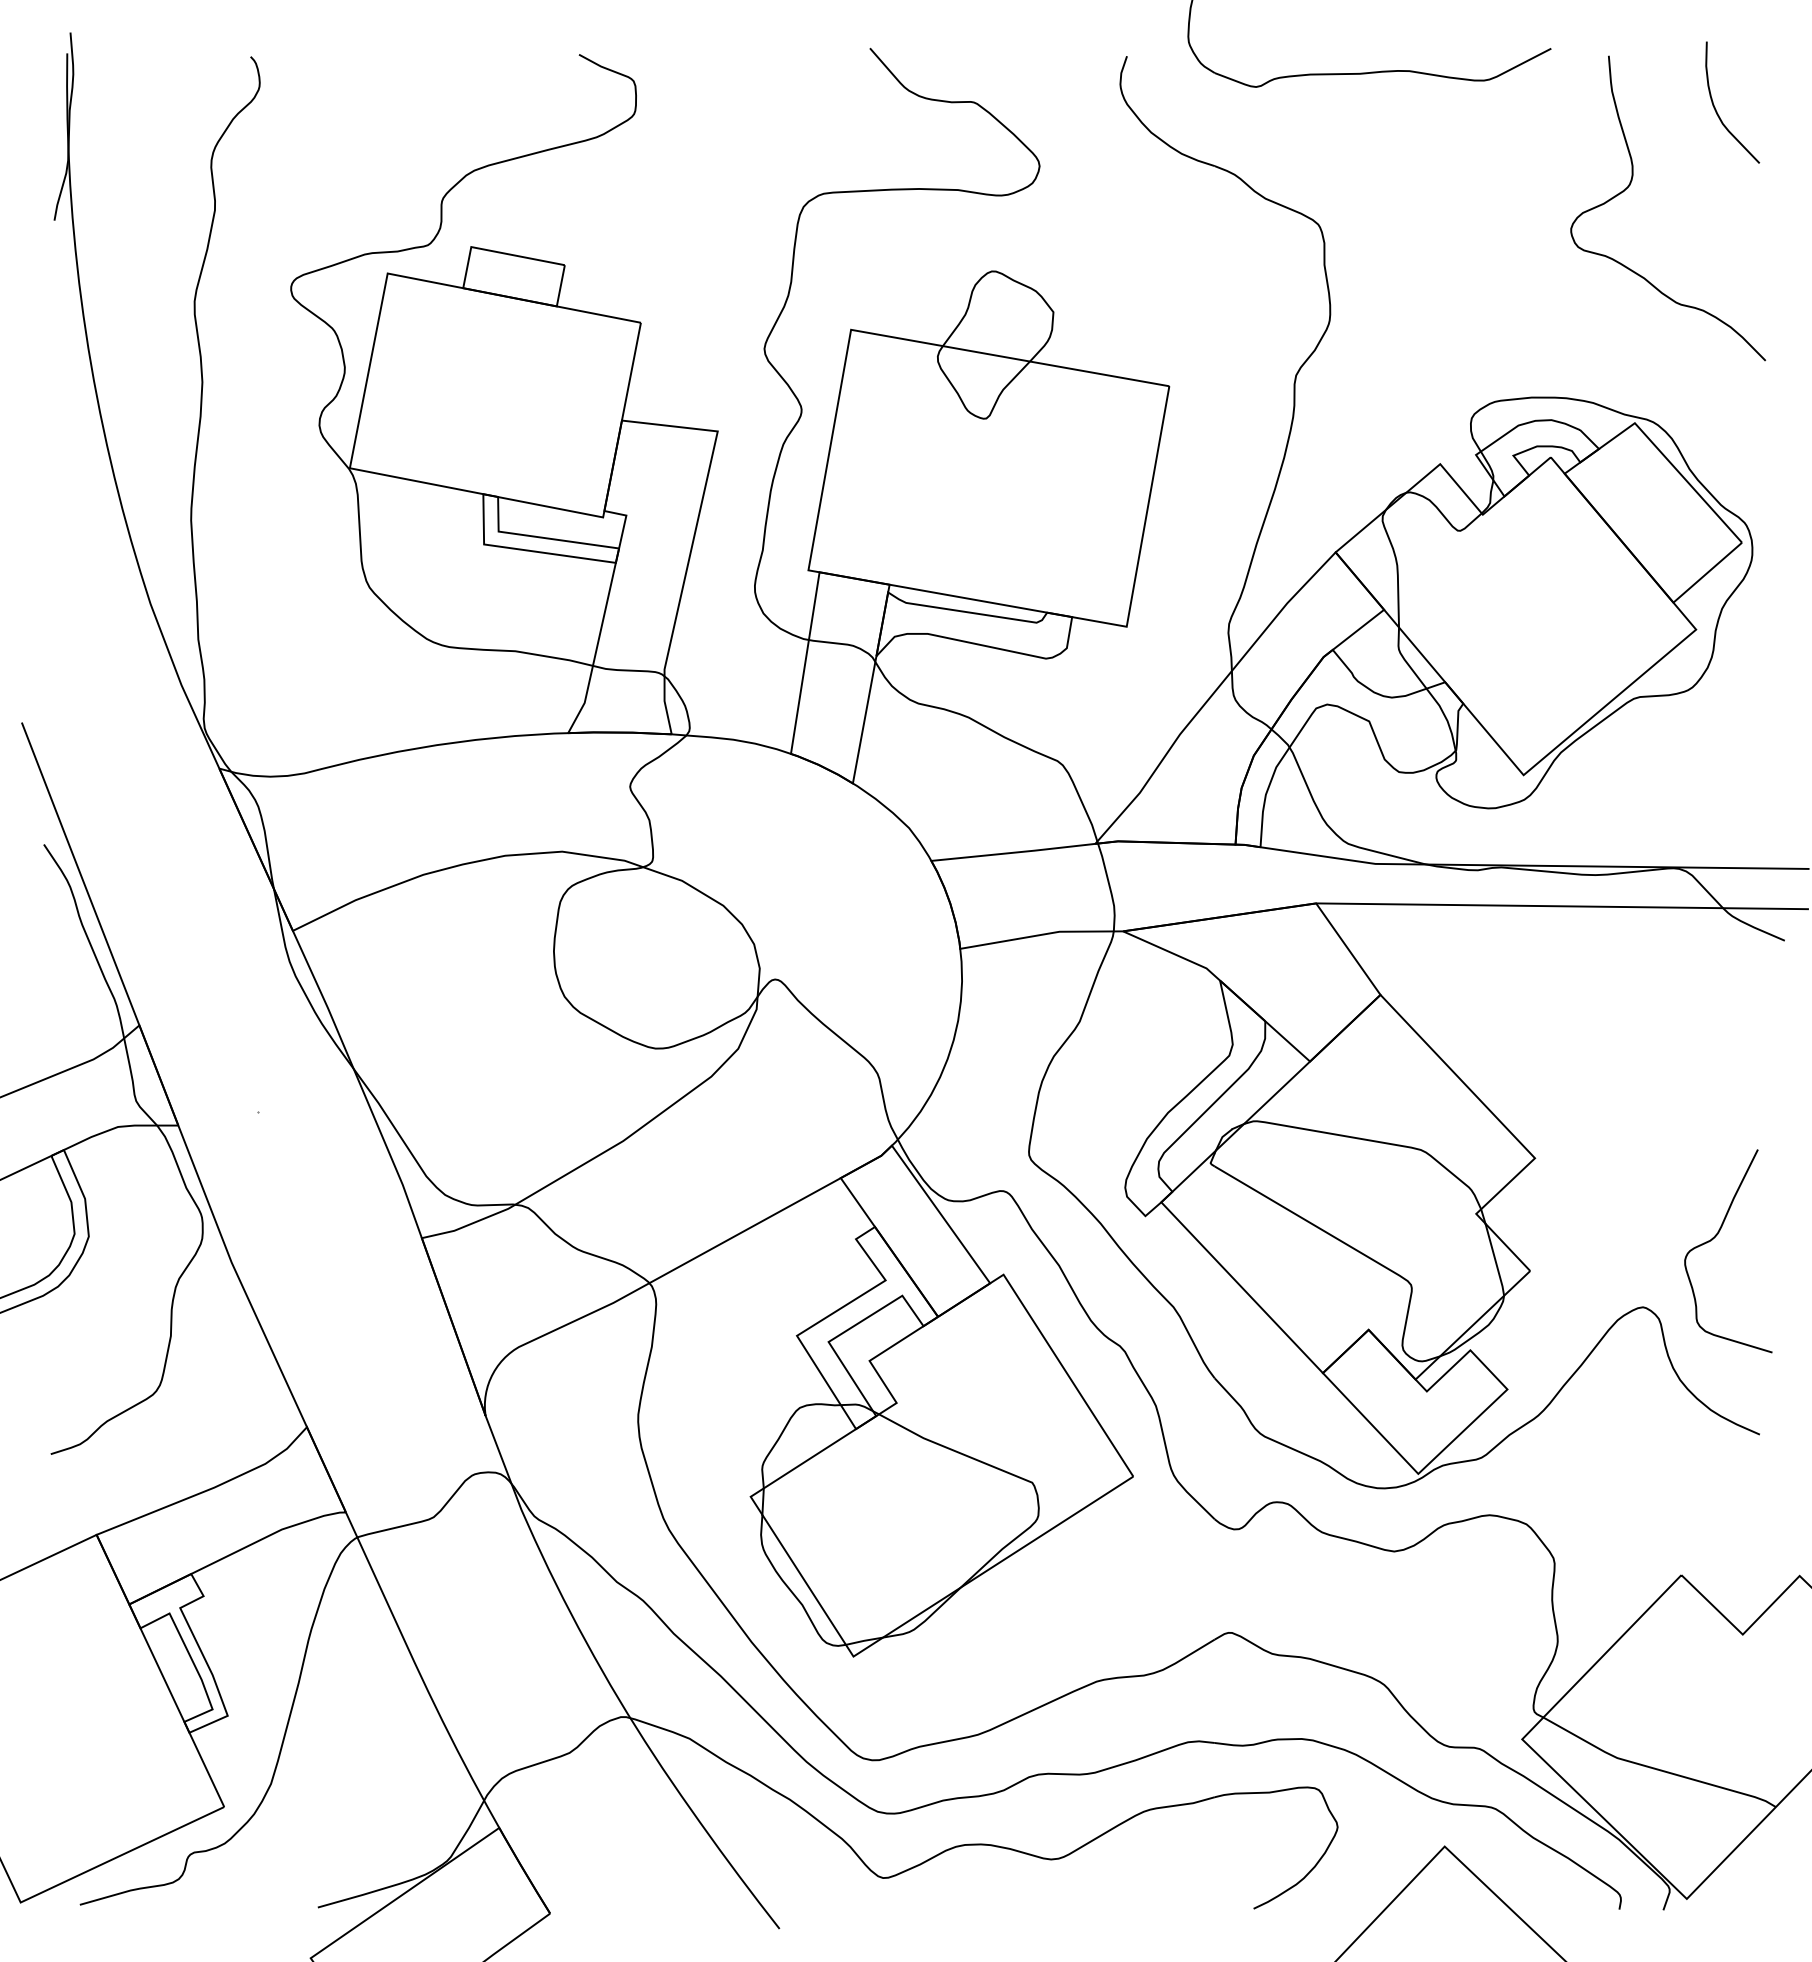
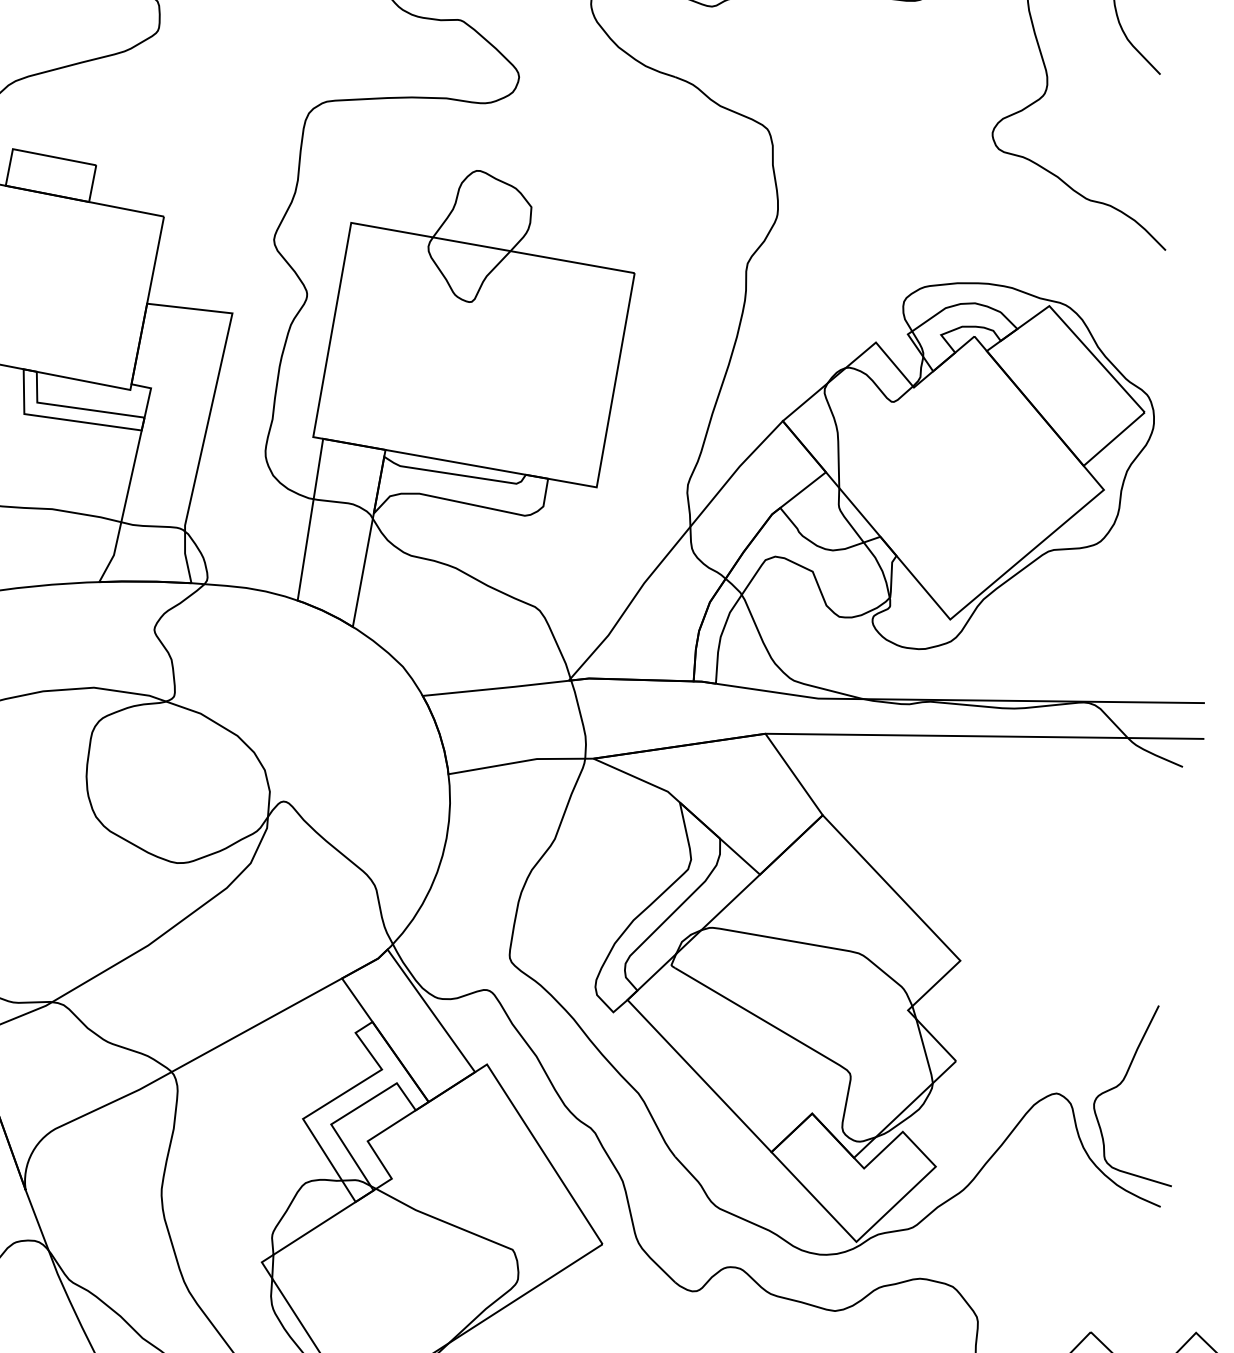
curve: (1715, 1237) -> (1121, 1083), moved

